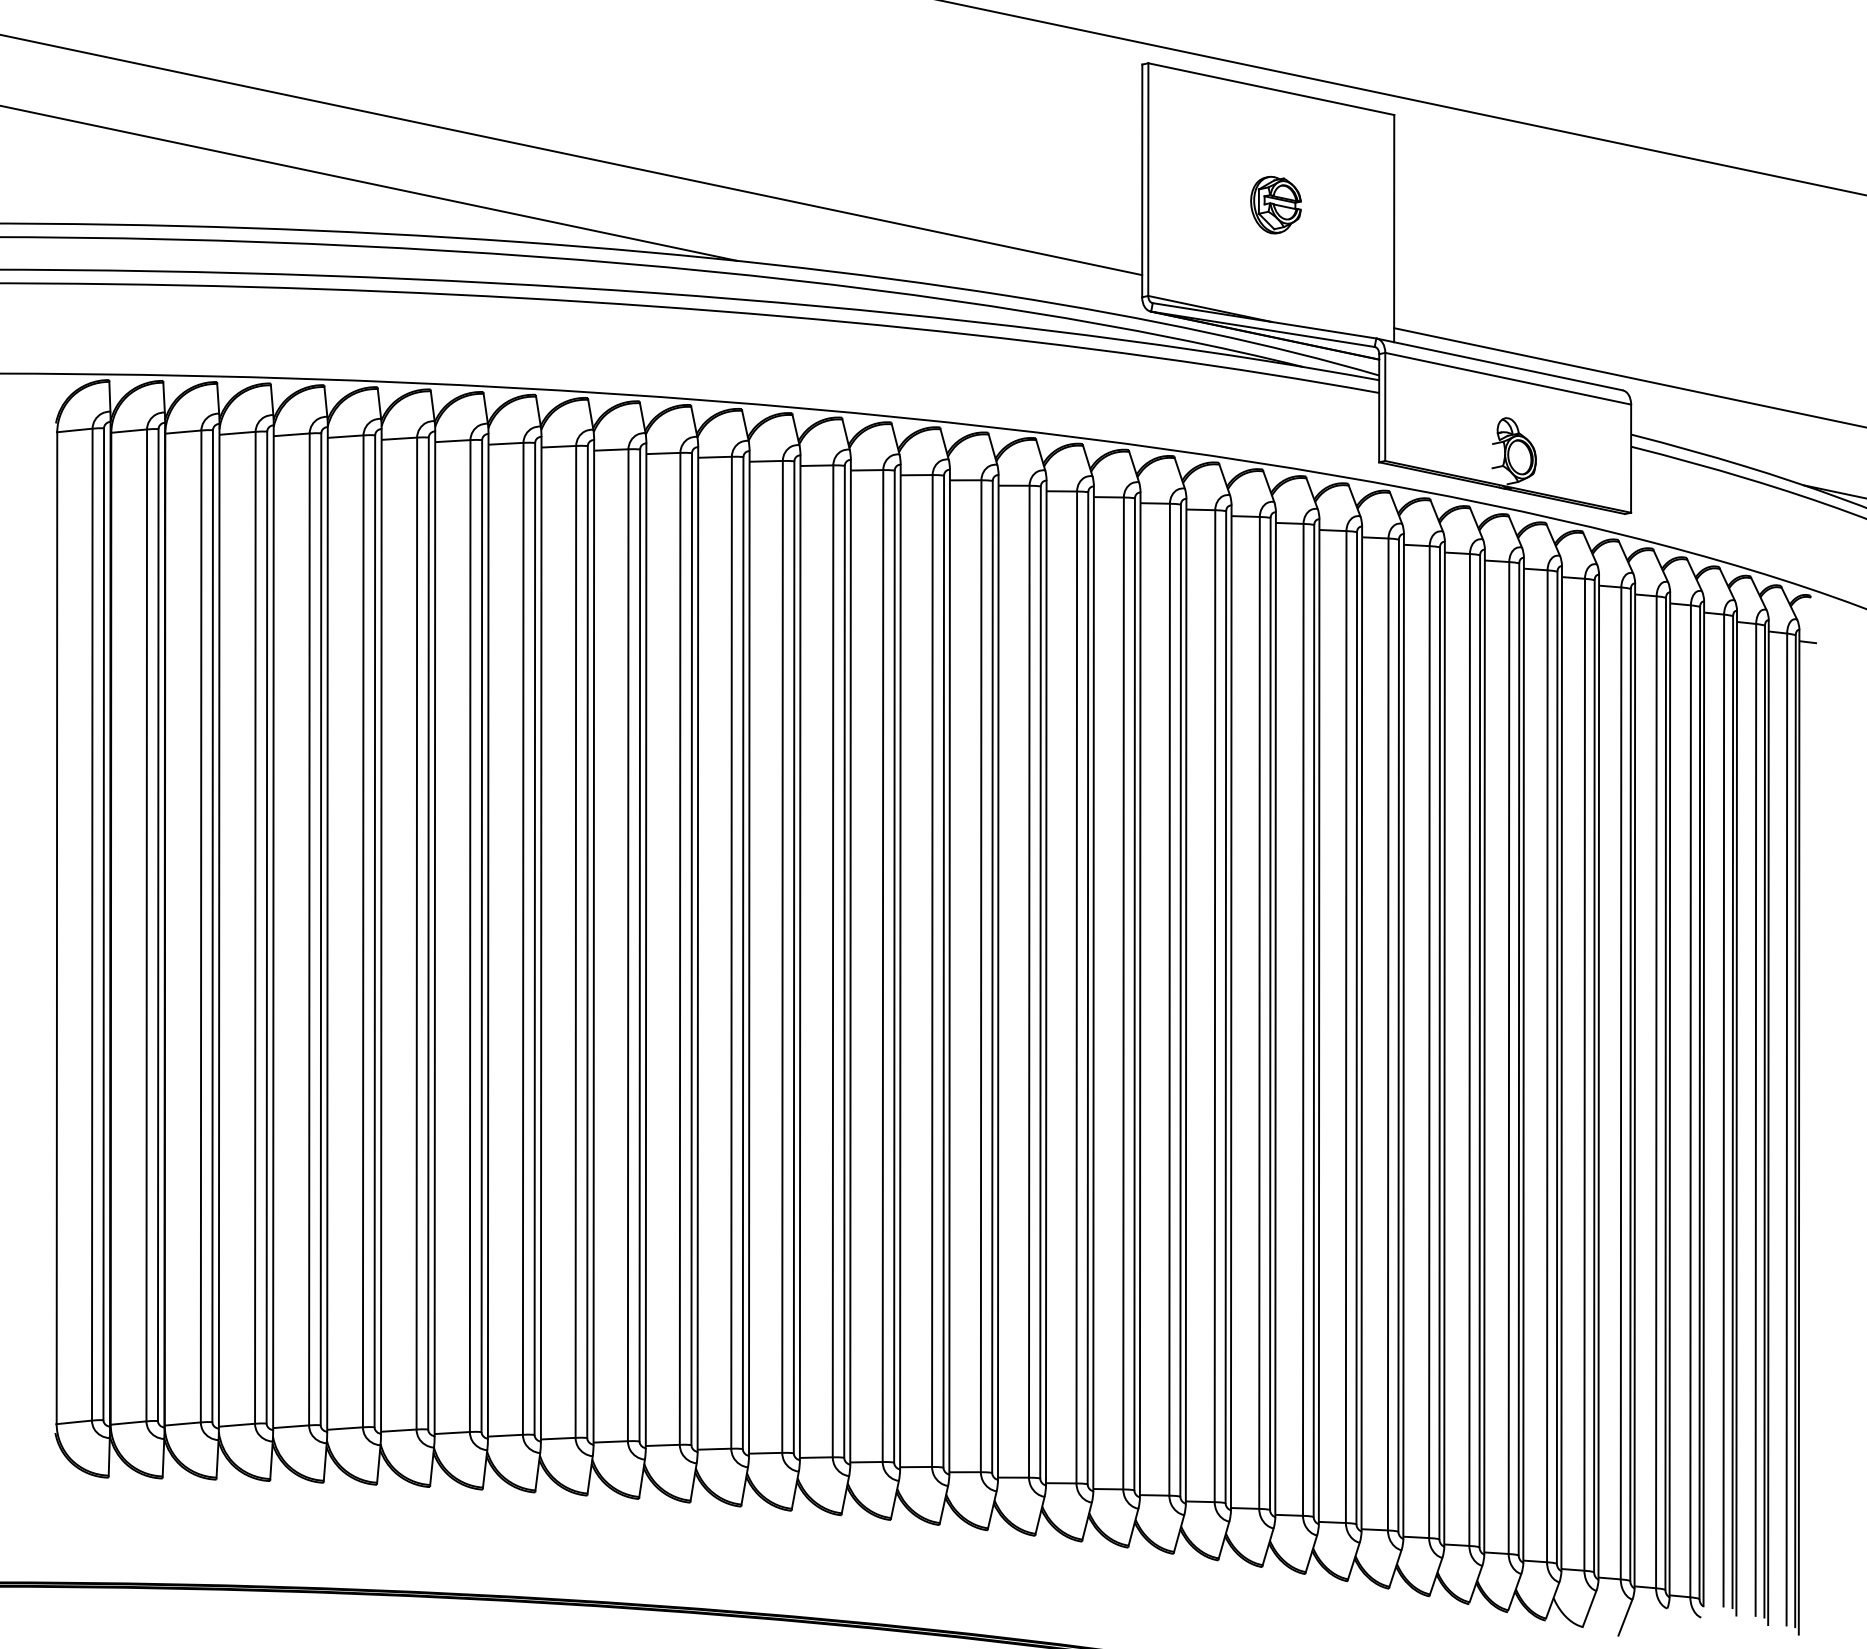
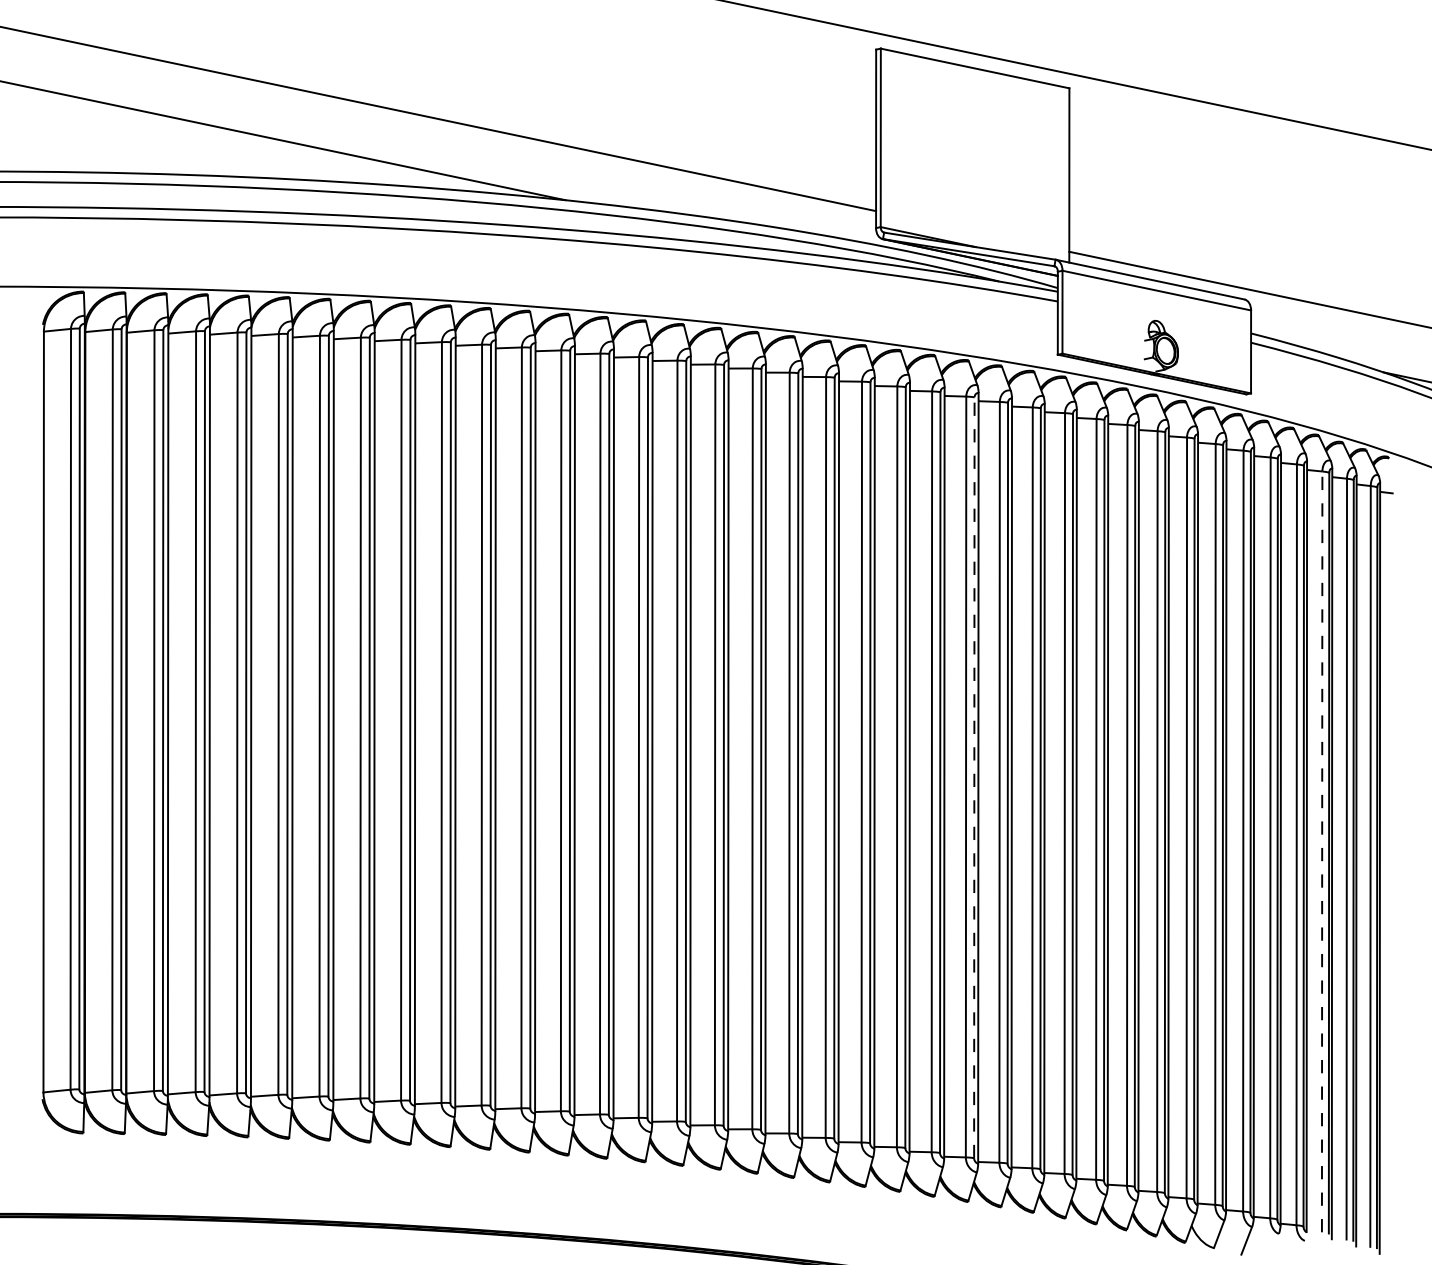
part: (1275, 204) -> (978, 156), removed
line: (1270, 1013) -> (974, 777), solid -> dashed
line: (1723, 1110) -> (1321, 851), solid -> dashed

